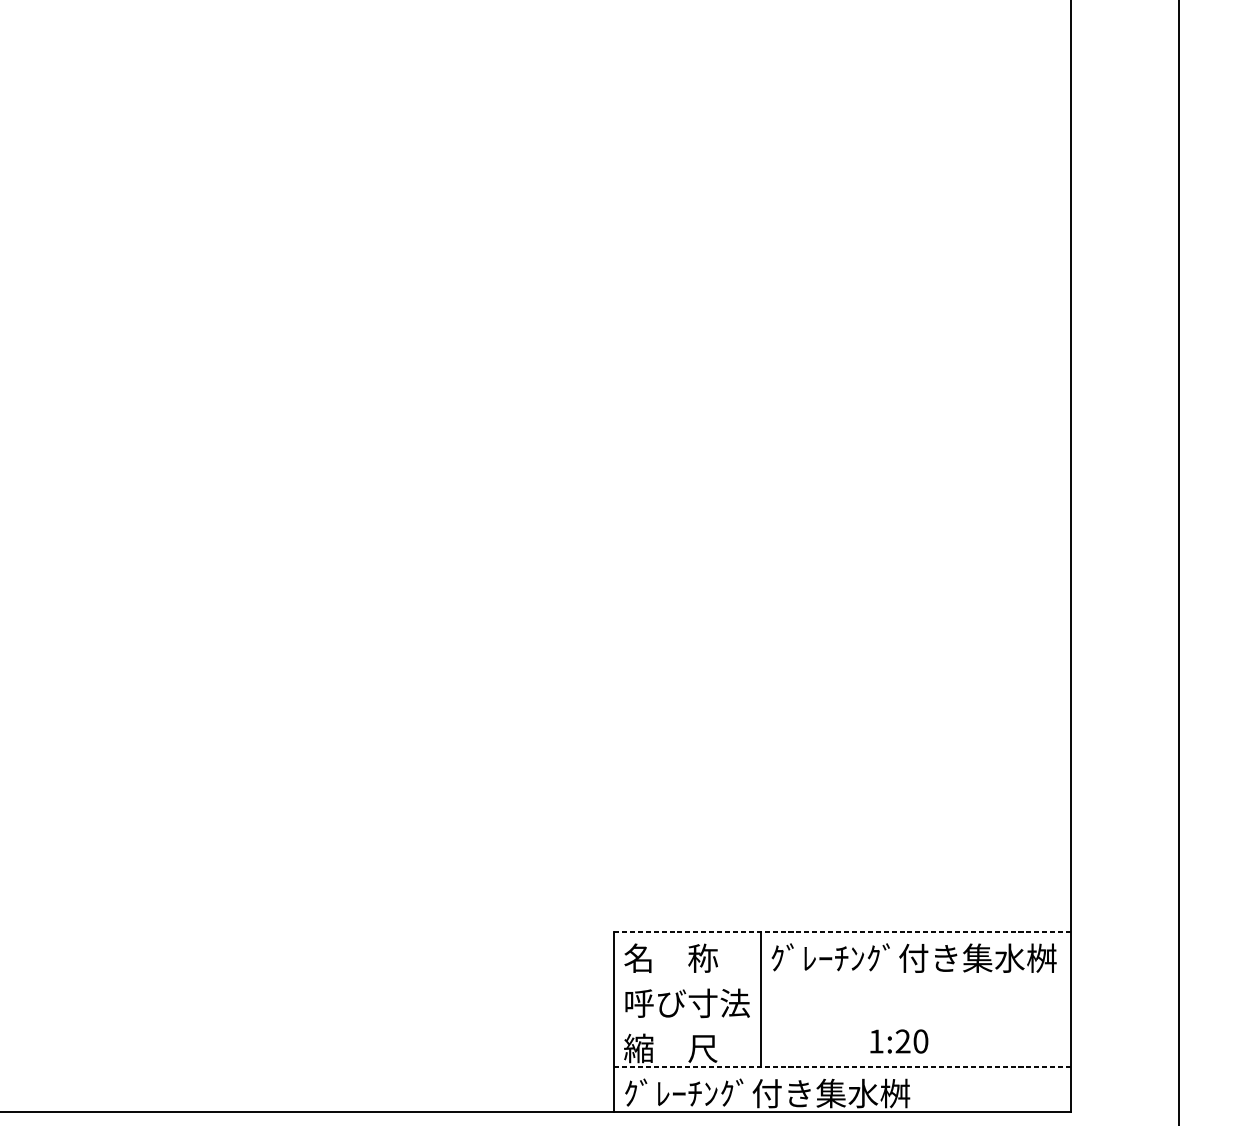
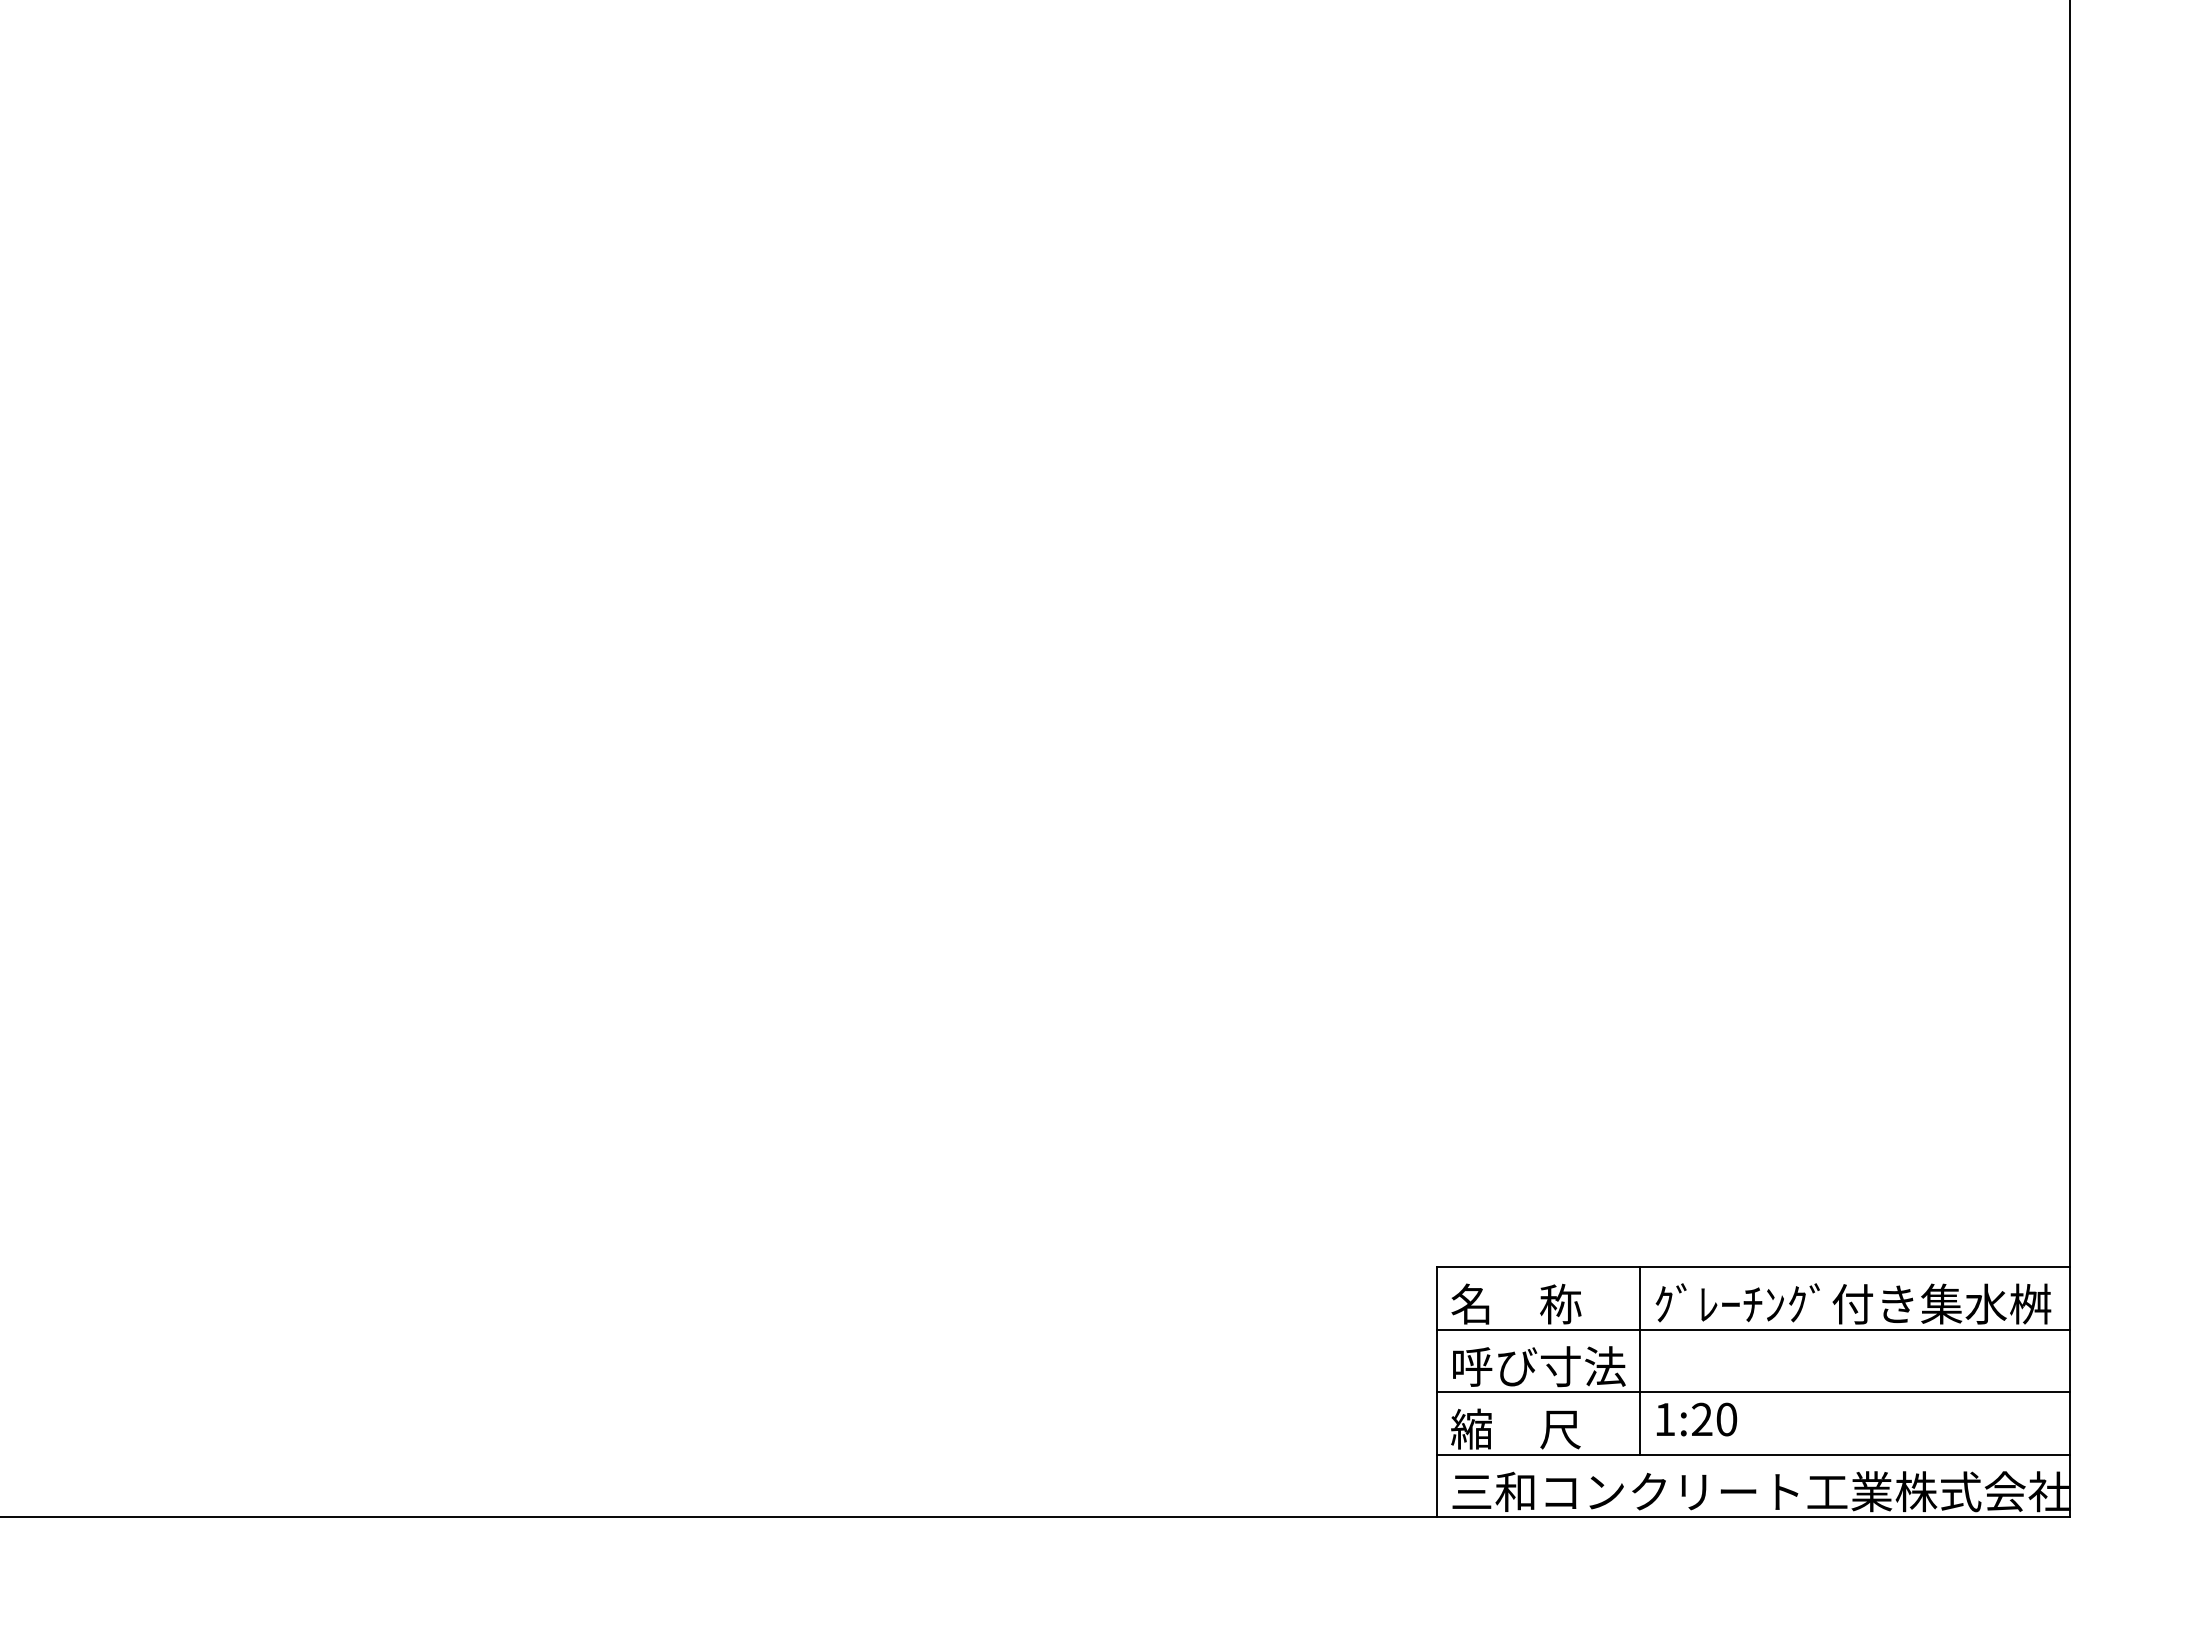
line: (842, 931) -> (1753, 1267), dashed -> solid
line: (842, 976) -> (1753, 1329), added
line: (842, 1022) -> (1753, 1392), added
text: (899, 1041) -> (1696, 1419), moved
line: (842, 1066) -> (1753, 1454), dashed -> solid
text: (847, 1093) -> (1760, 1491), ｸﾞﾚｰﾁﾝｸﾞ付き集水桝 -> 三和コンクリート工業株式会社

